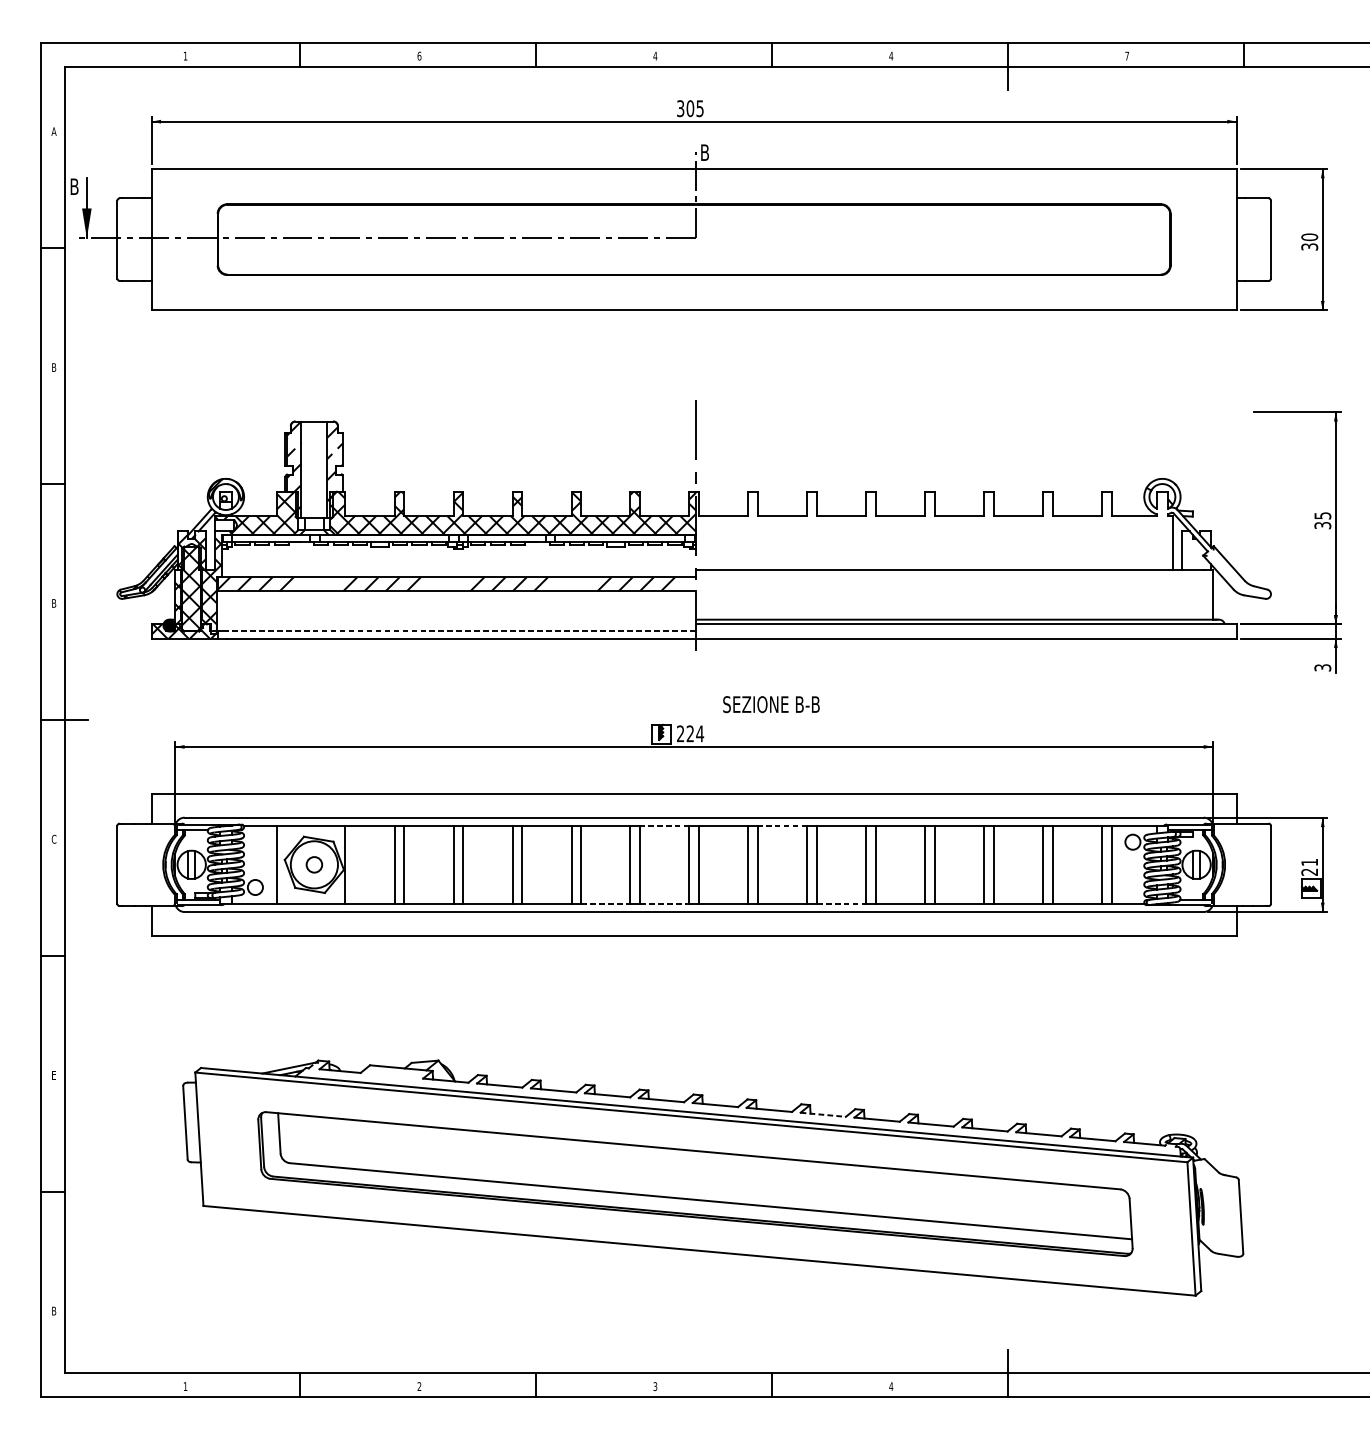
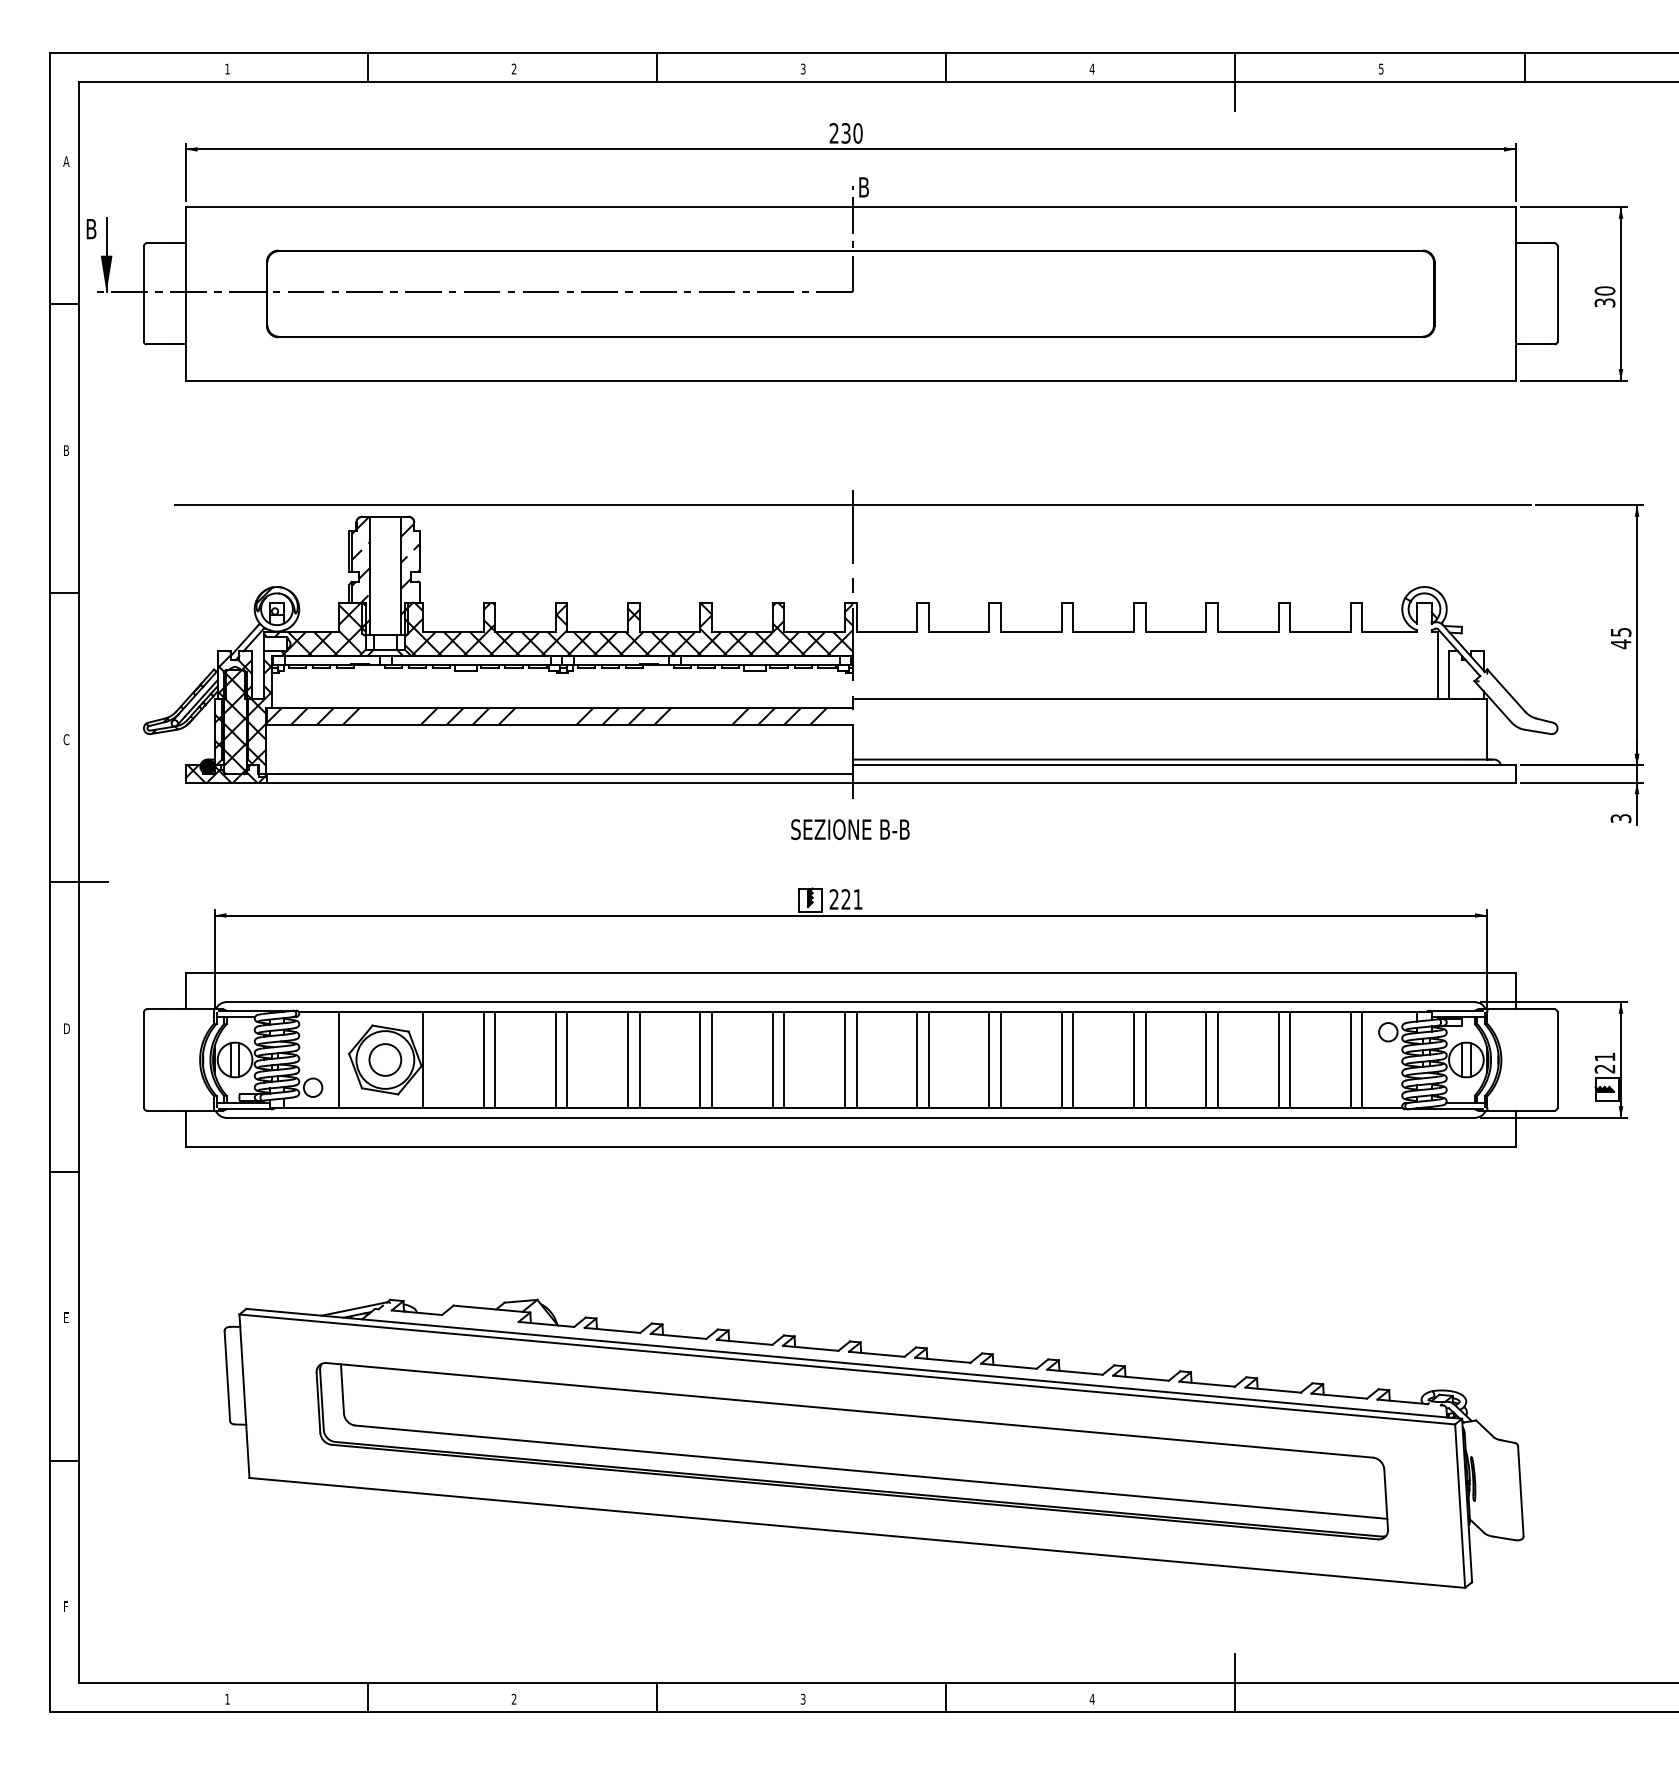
text: (418, 55) -> (513, 68), 6 -> 2
text: (654, 55) -> (802, 68), 4 -> 3
text: (1127, 55) -> (1381, 68), 7 -> 5
text: (689, 108) -> (845, 133), 305 -> 230
line: (695, 412) -> (852, 505), added
text: (1322, 525) -> (1620, 644), 35 -> 45
text: (54, 603) -> (66, 739), B -> C
line: (461, 631) -> (565, 774), dashed -> solid
text: (771, 704) -> (850, 829), moved
text: (699, 733) -> (857, 899), 224 -> 221
line: (664, 826) -> (814, 1012), dashed -> solid
line: (782, 826) -> (958, 1012), dashed -> solid
text: (54, 839) -> (66, 1028), C -> D
circle: (314, 864) -> (385, 1059), size x1.67
line: (605, 903) -> (742, 1107), dashed -> solid
line: (665, 903) -> (815, 1107), dashed -> solid
line: (841, 903) -> (1031, 1107), dashed -> solid
line: (822, 1114) -> (1008, 1366), dashed -> solid
text: (54, 1310) -> (66, 1606), B -> F

